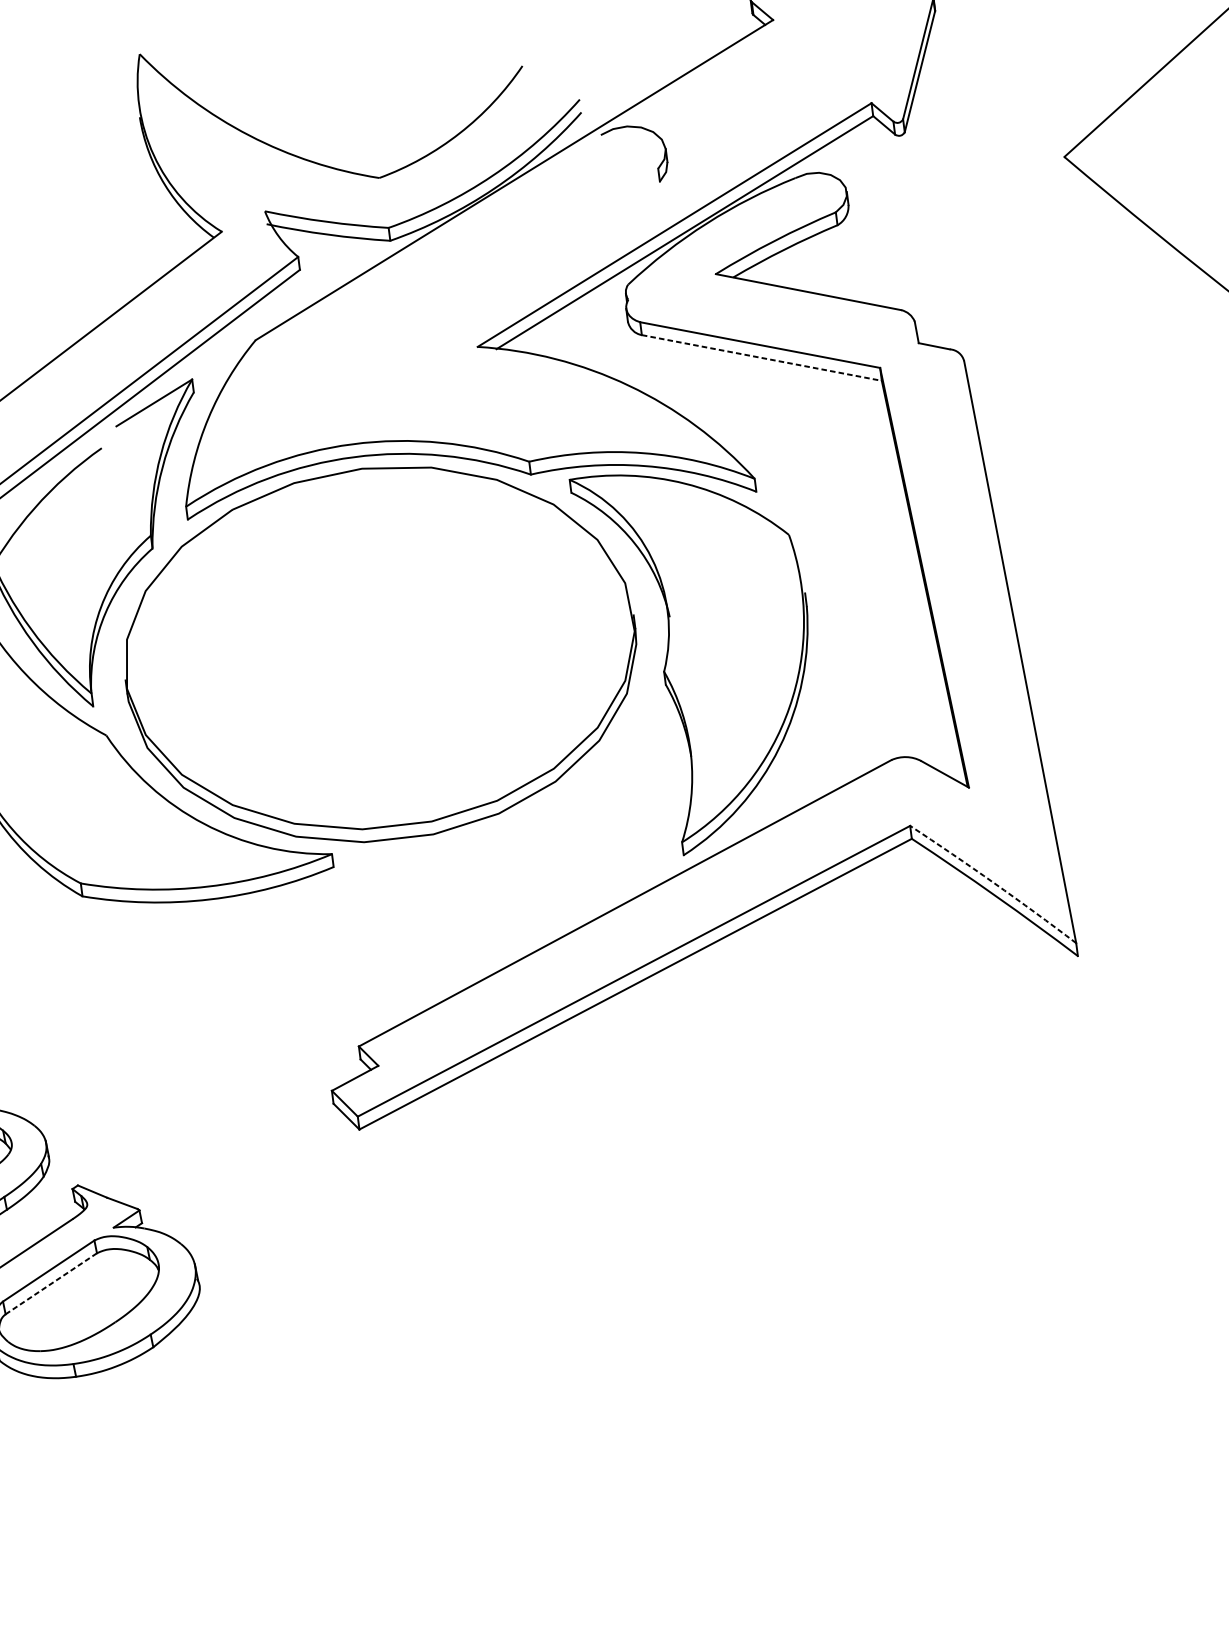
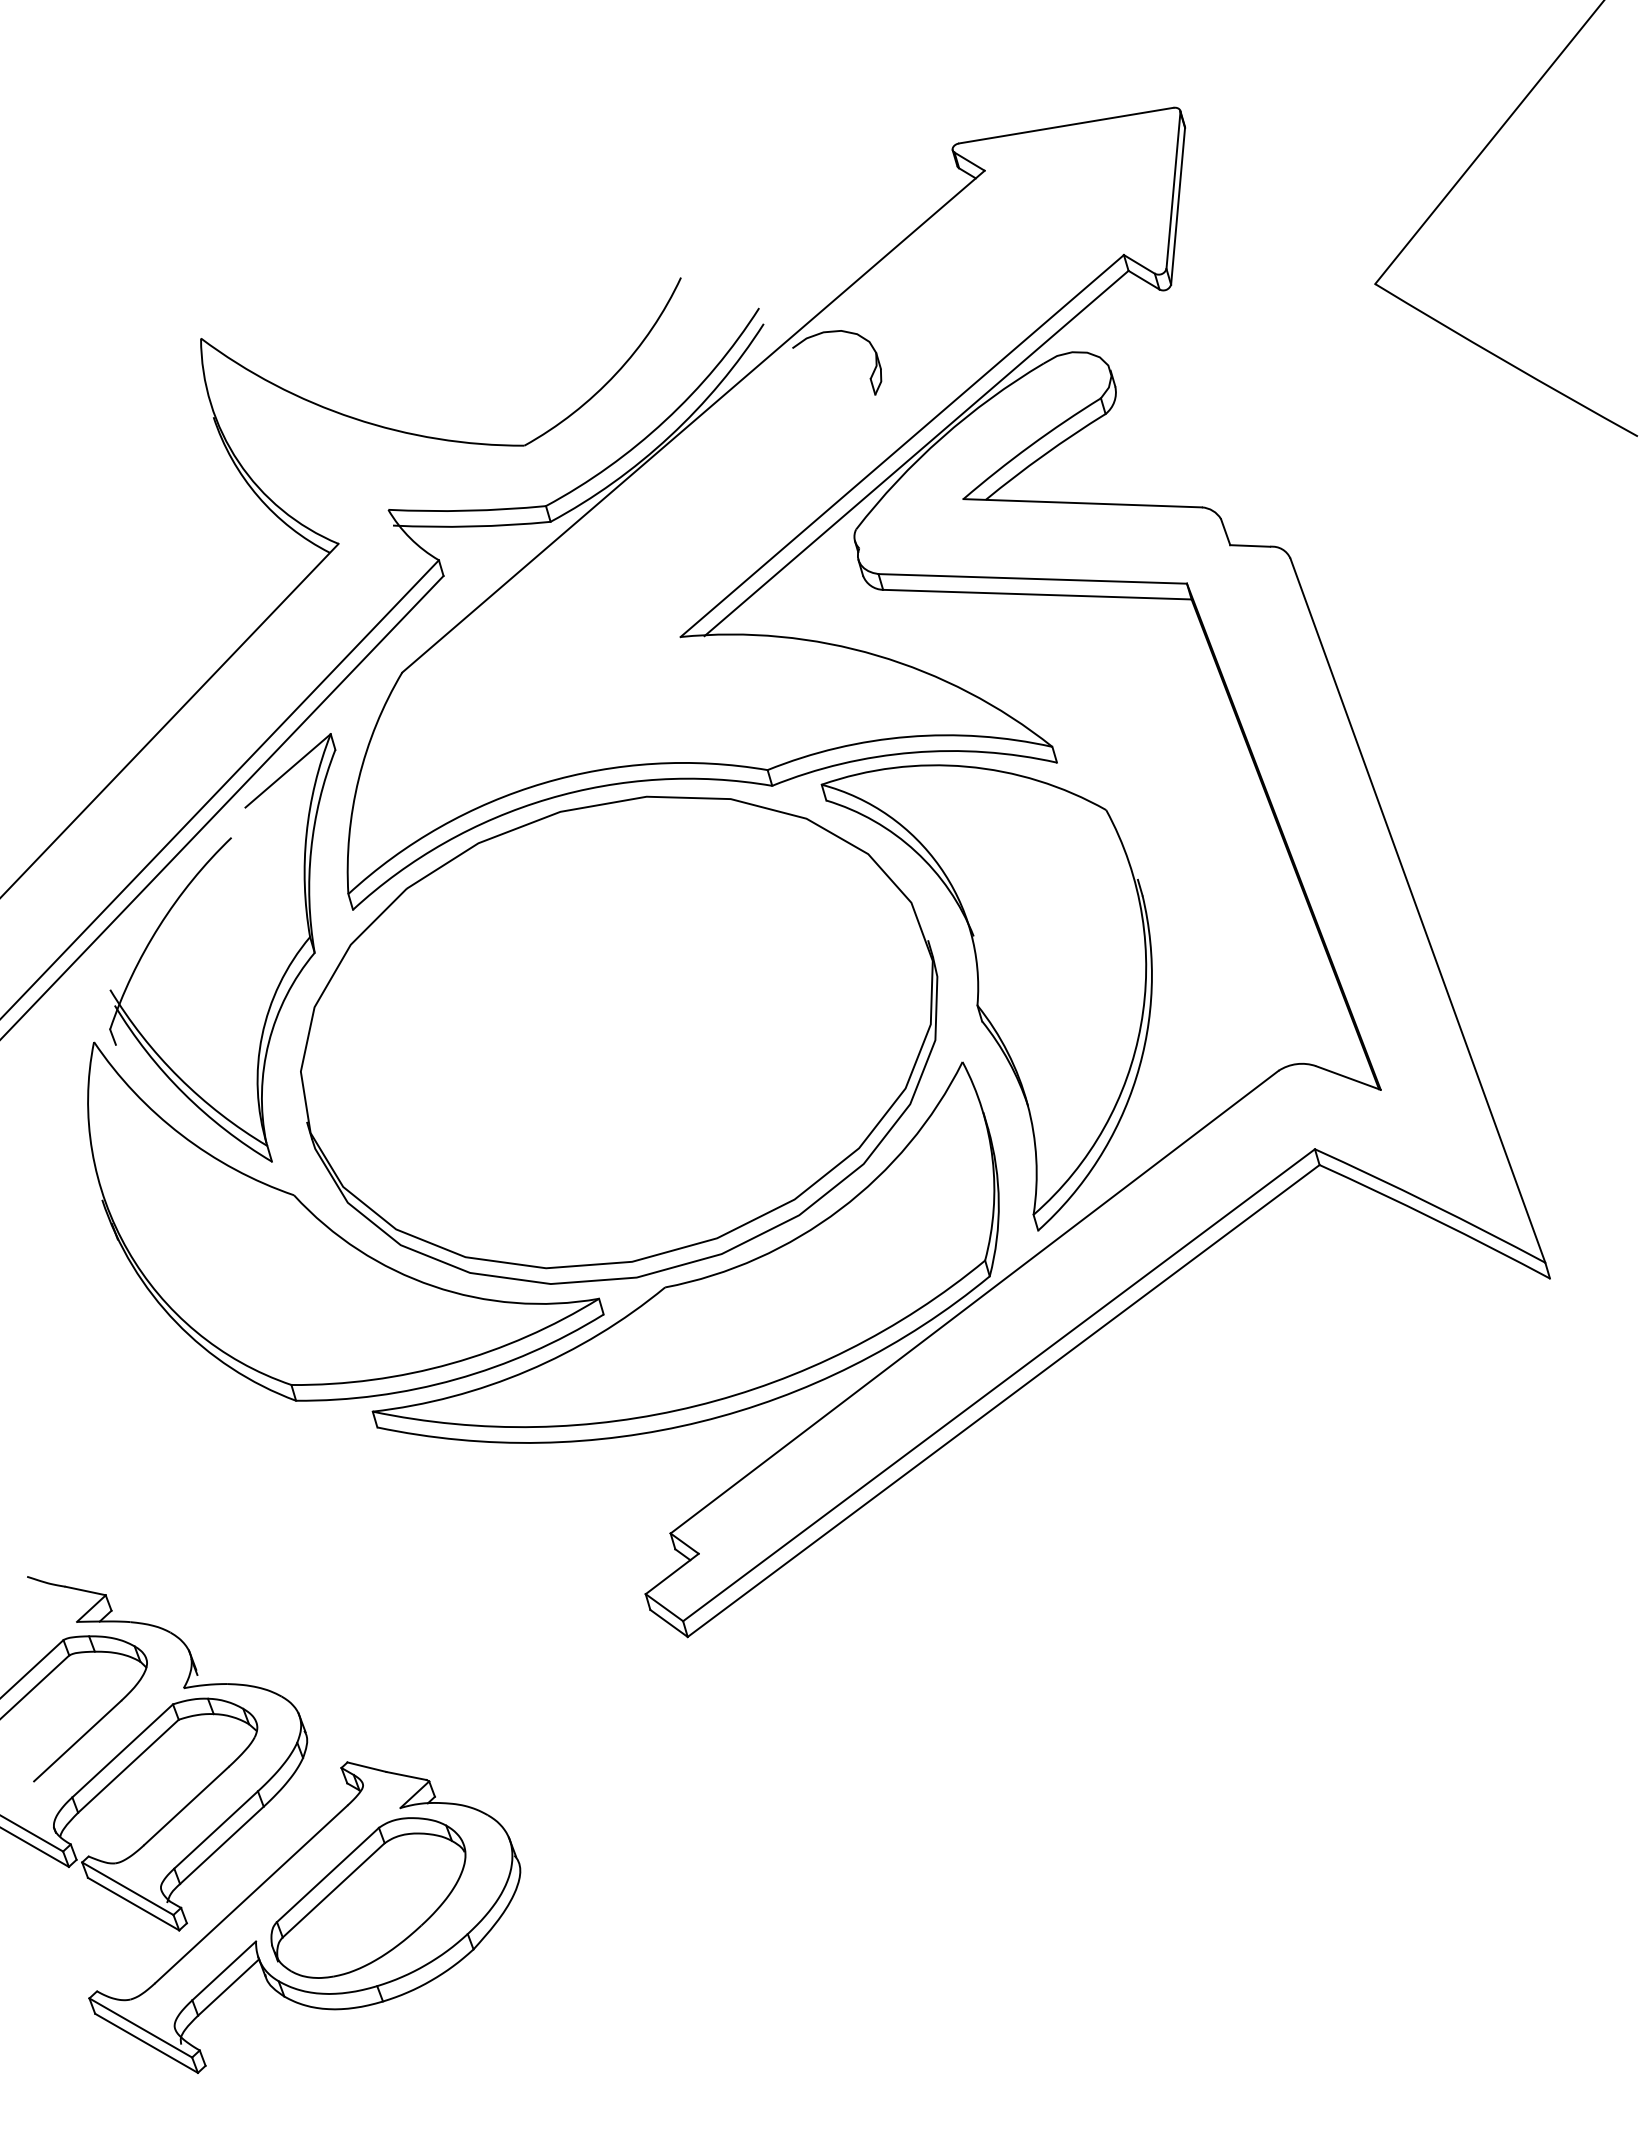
line: (761, 357) -> (1037, 594), dashed -> solid
part: (405, 851) -> (690, 1280), added
arc: (994, 883) -> (1431, 1204), dashed -> solid
line: (51, 1283) -> (333, 1890), dashed -> solid

